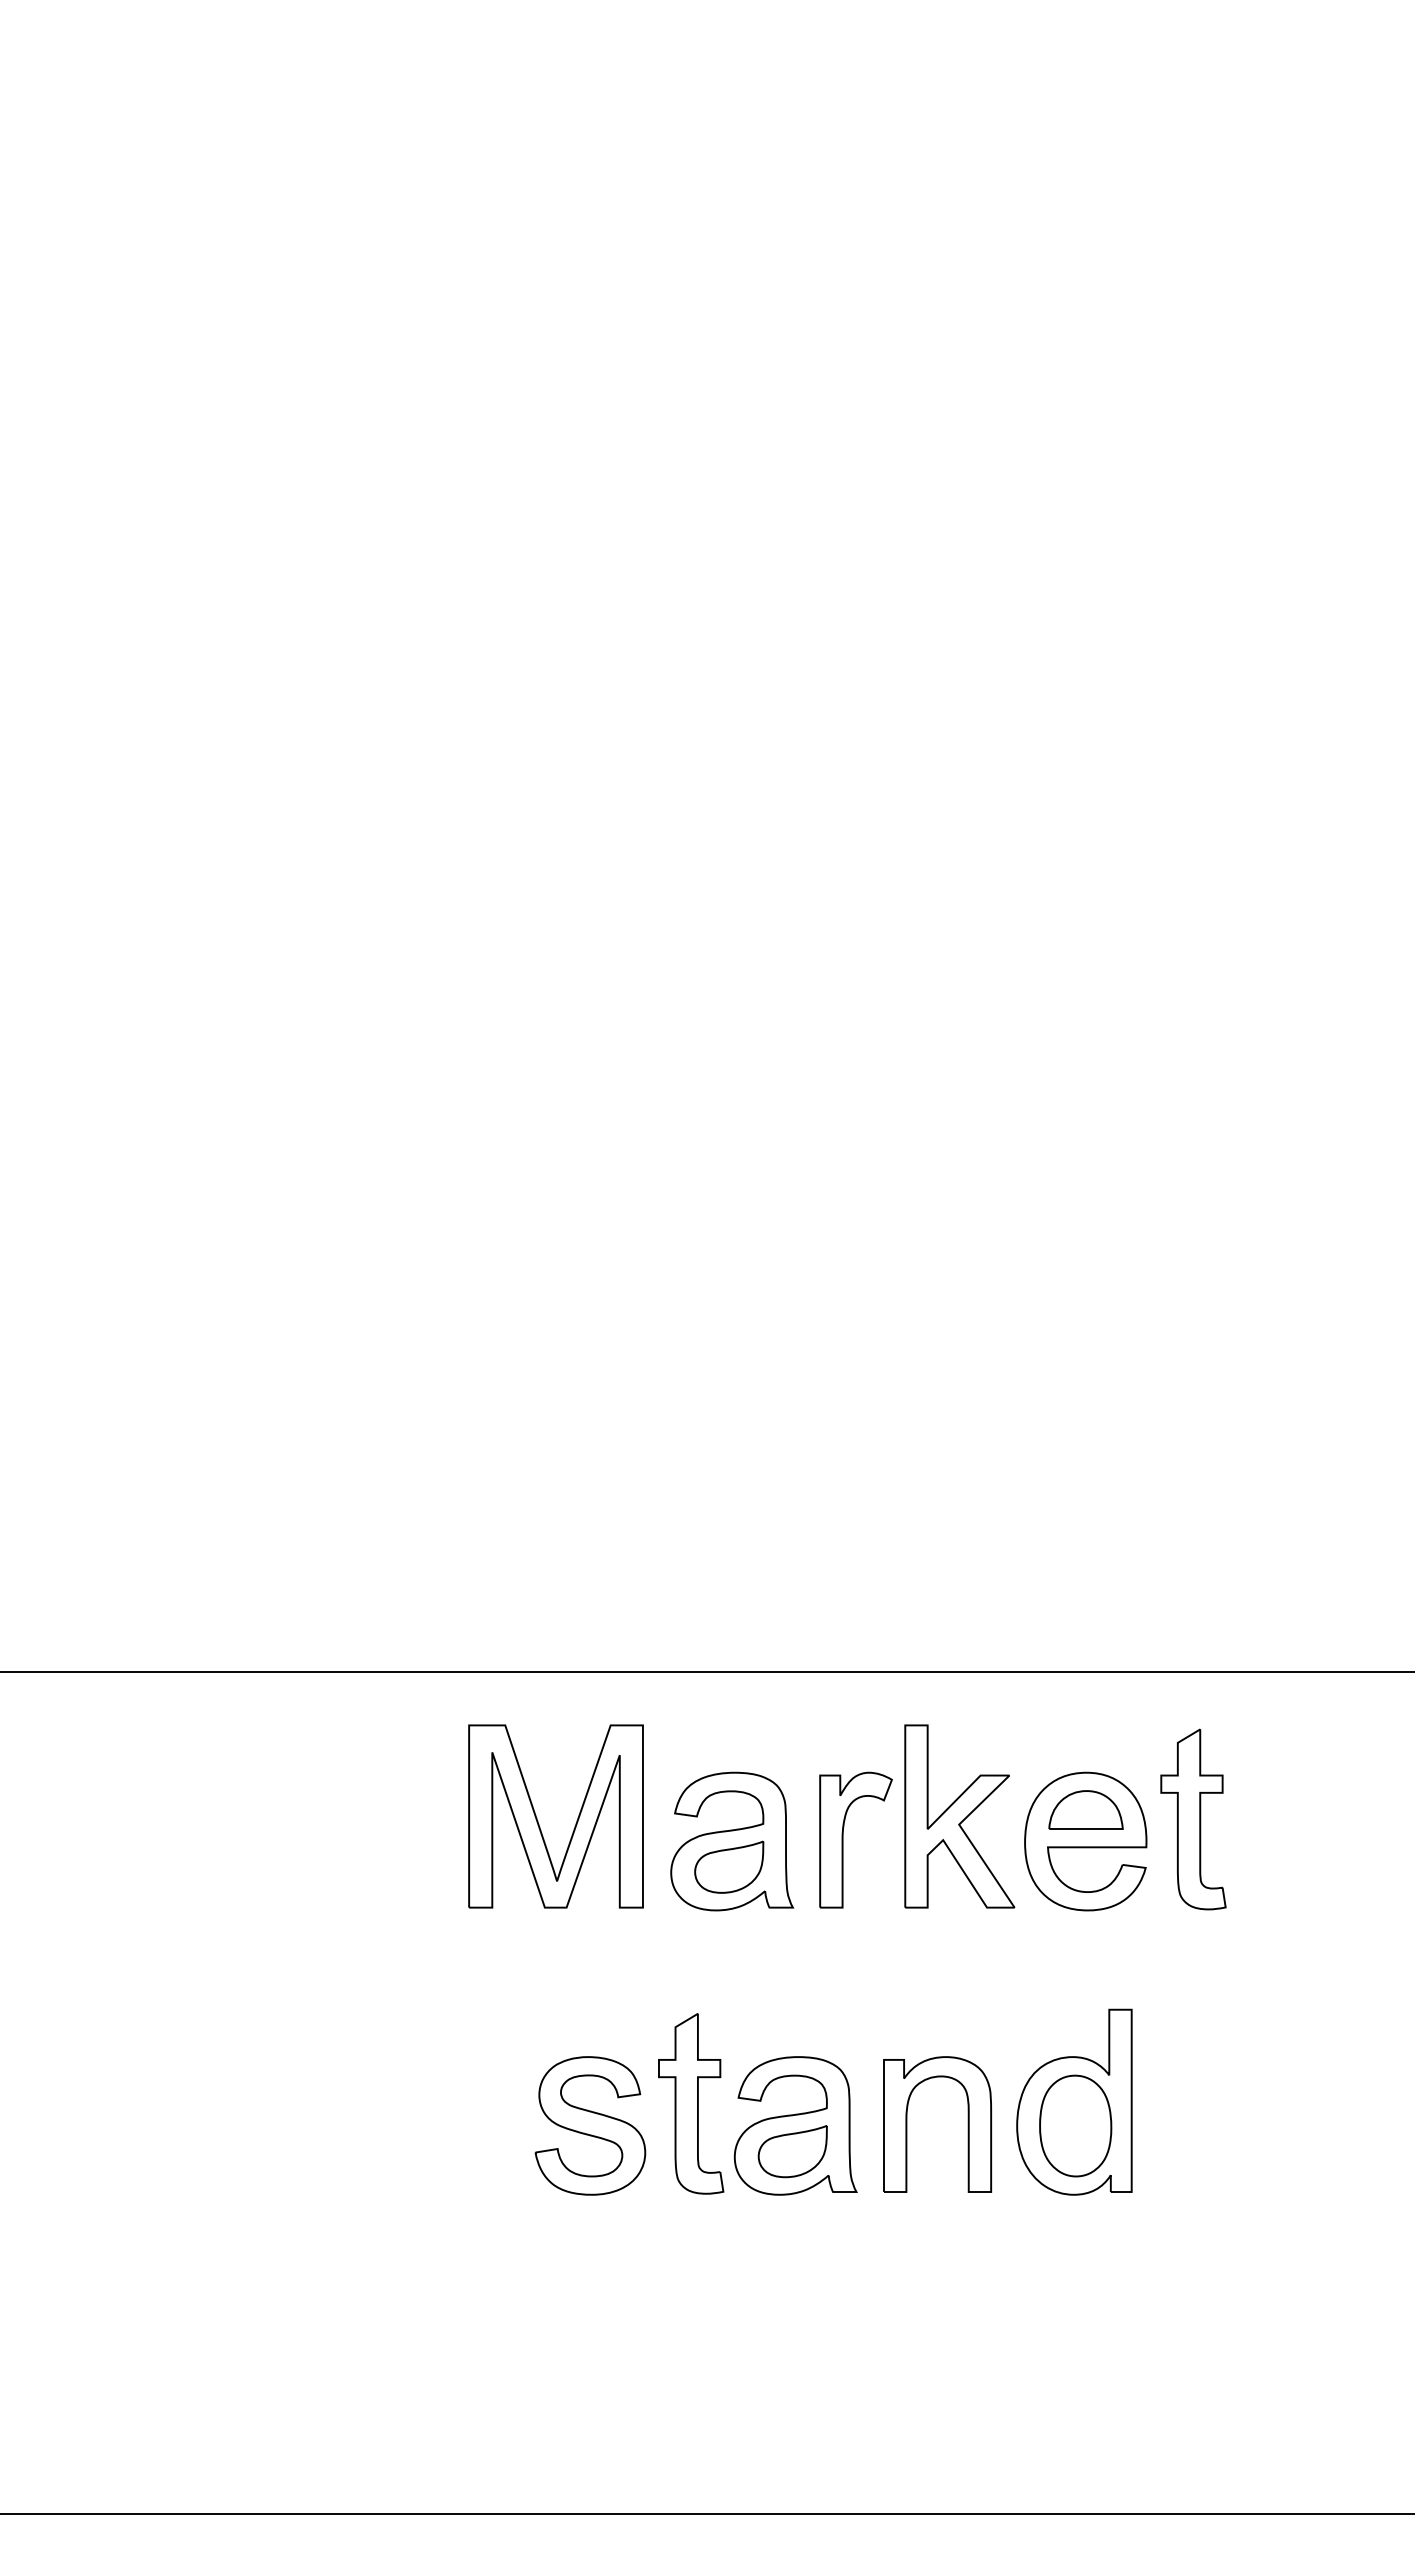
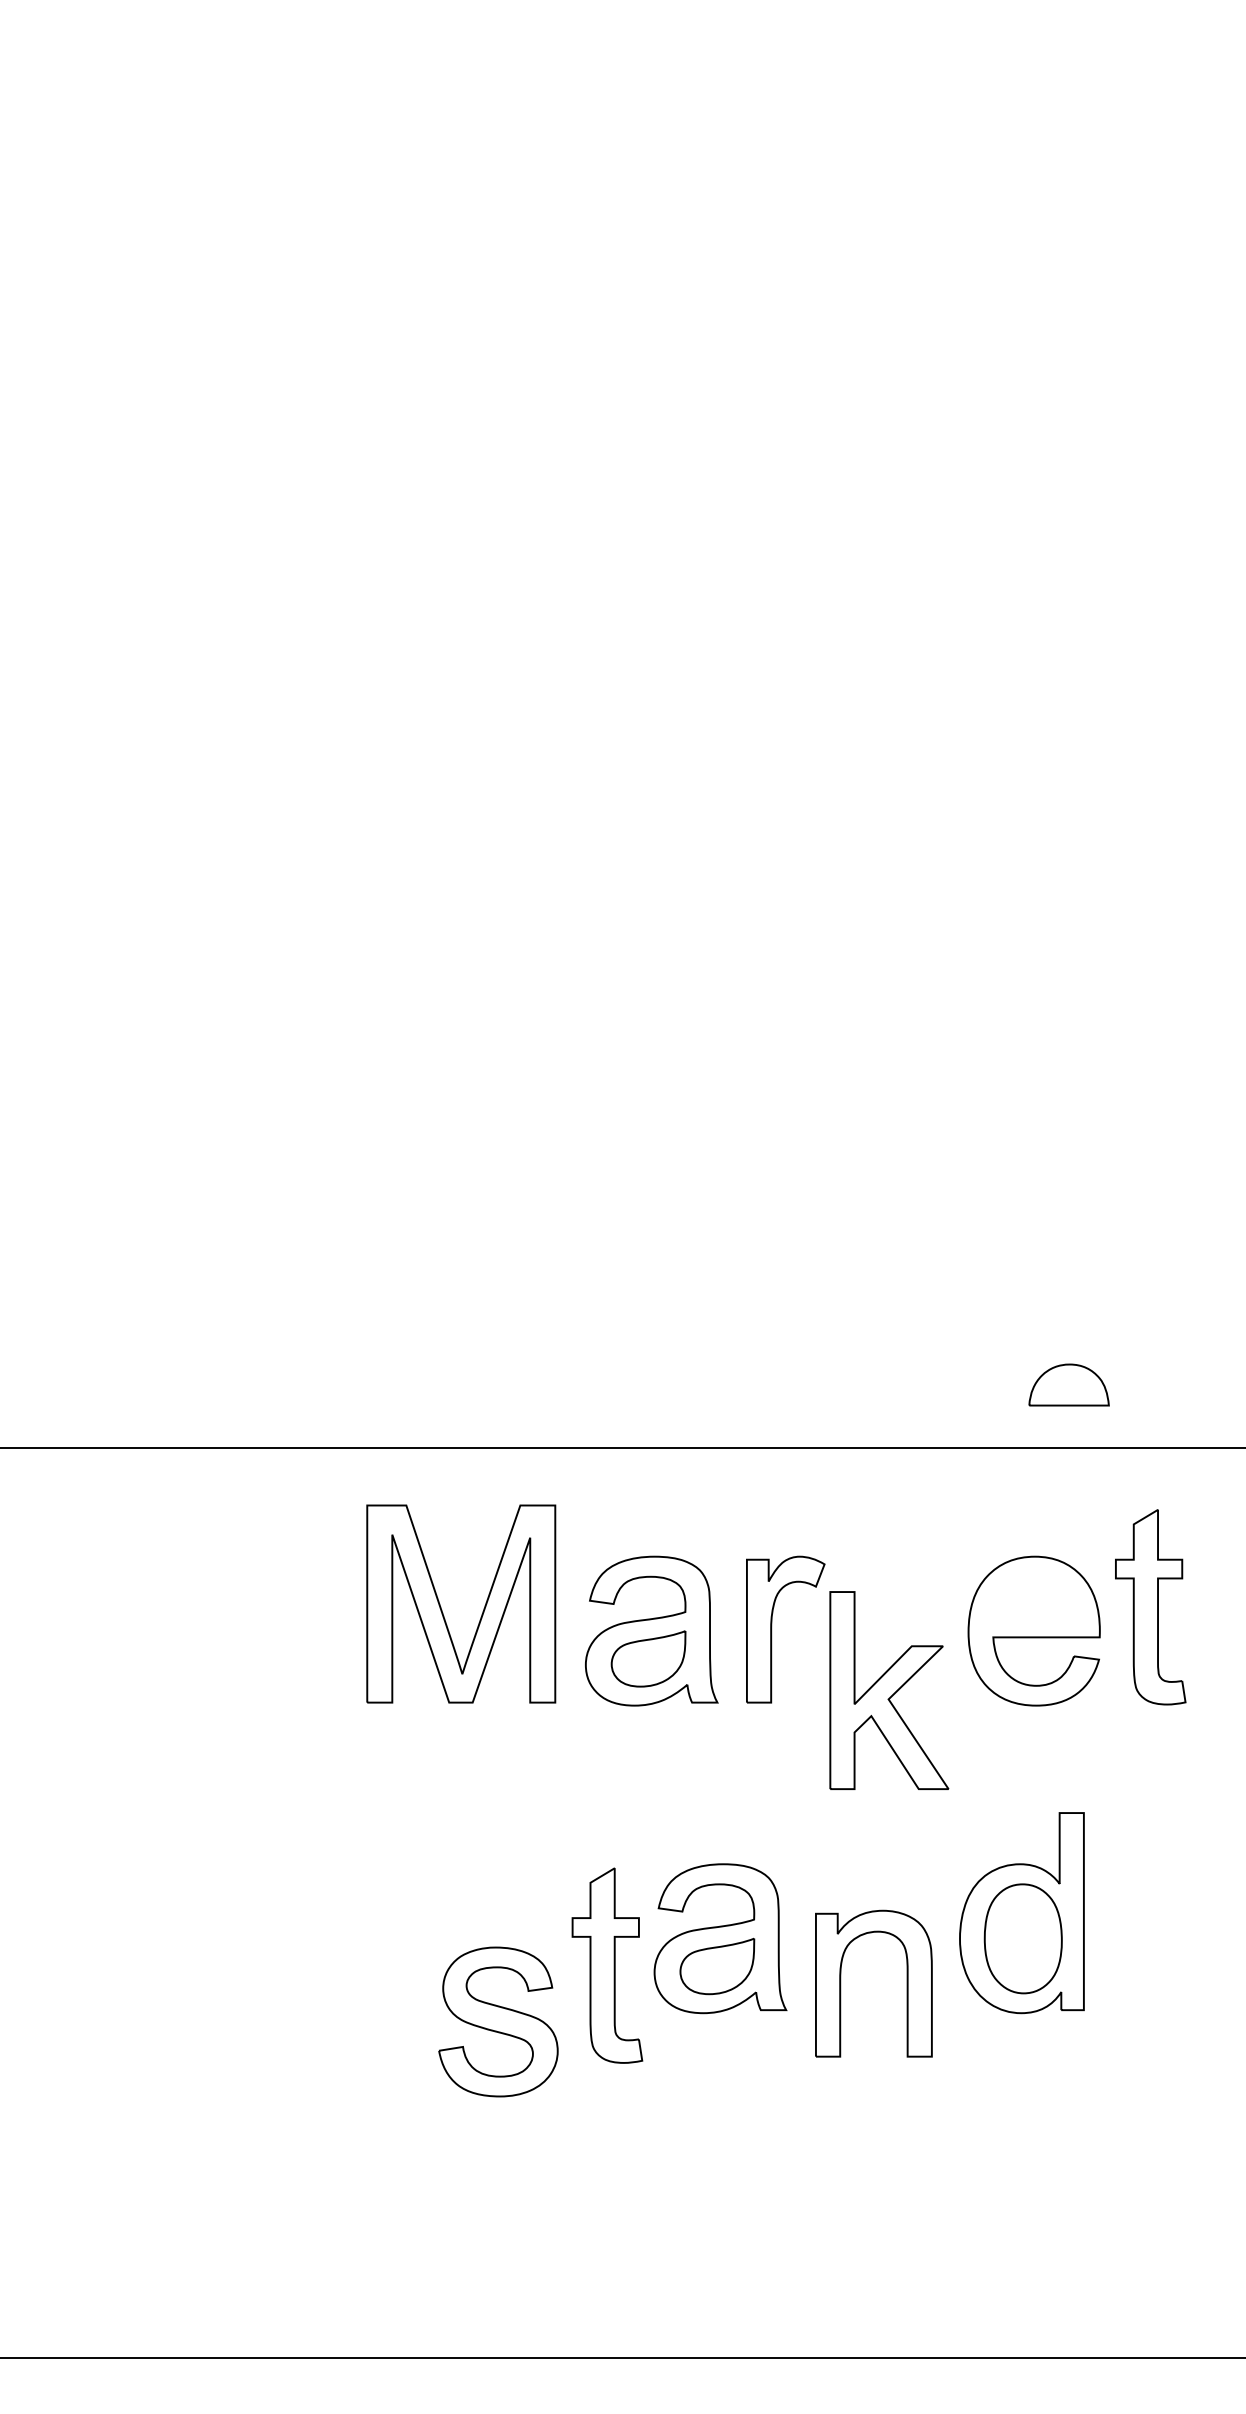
part: (1085, 1809) -> (1068, 1384), moved
part: (959, 1816) -> (888, 1690), moved
part: (691, 2103) -> (607, 1965), moved
part: (907, 2124) -> (841, 1983), moved
part: (590, 2125) -> (498, 2021), moved

